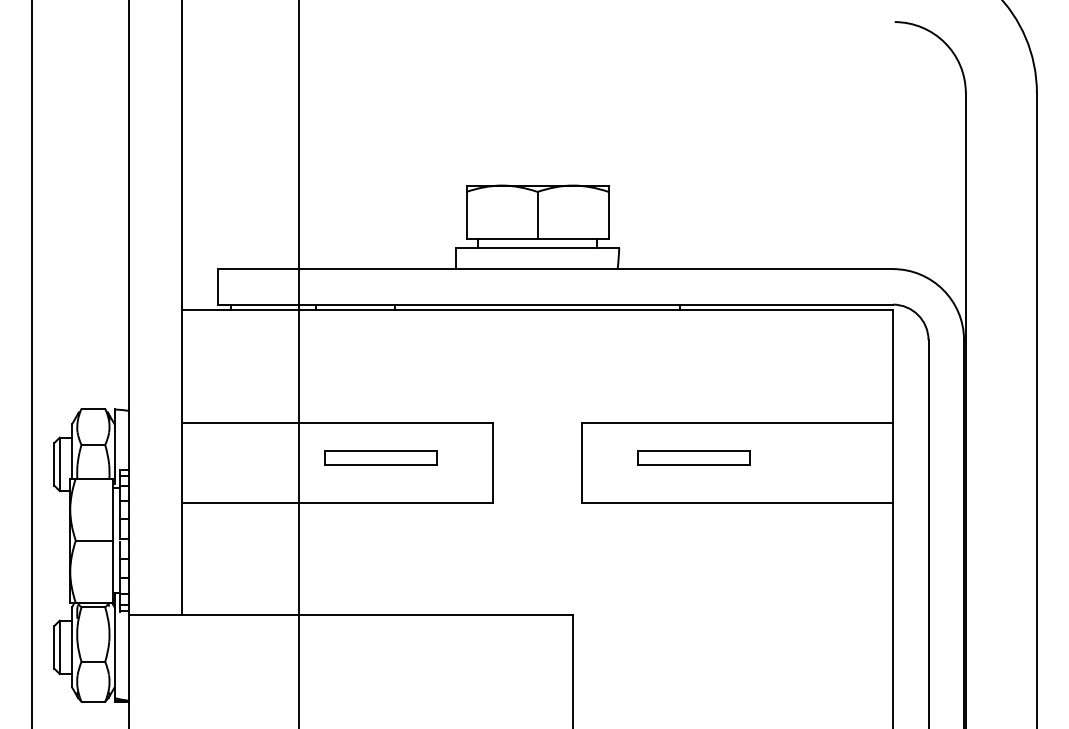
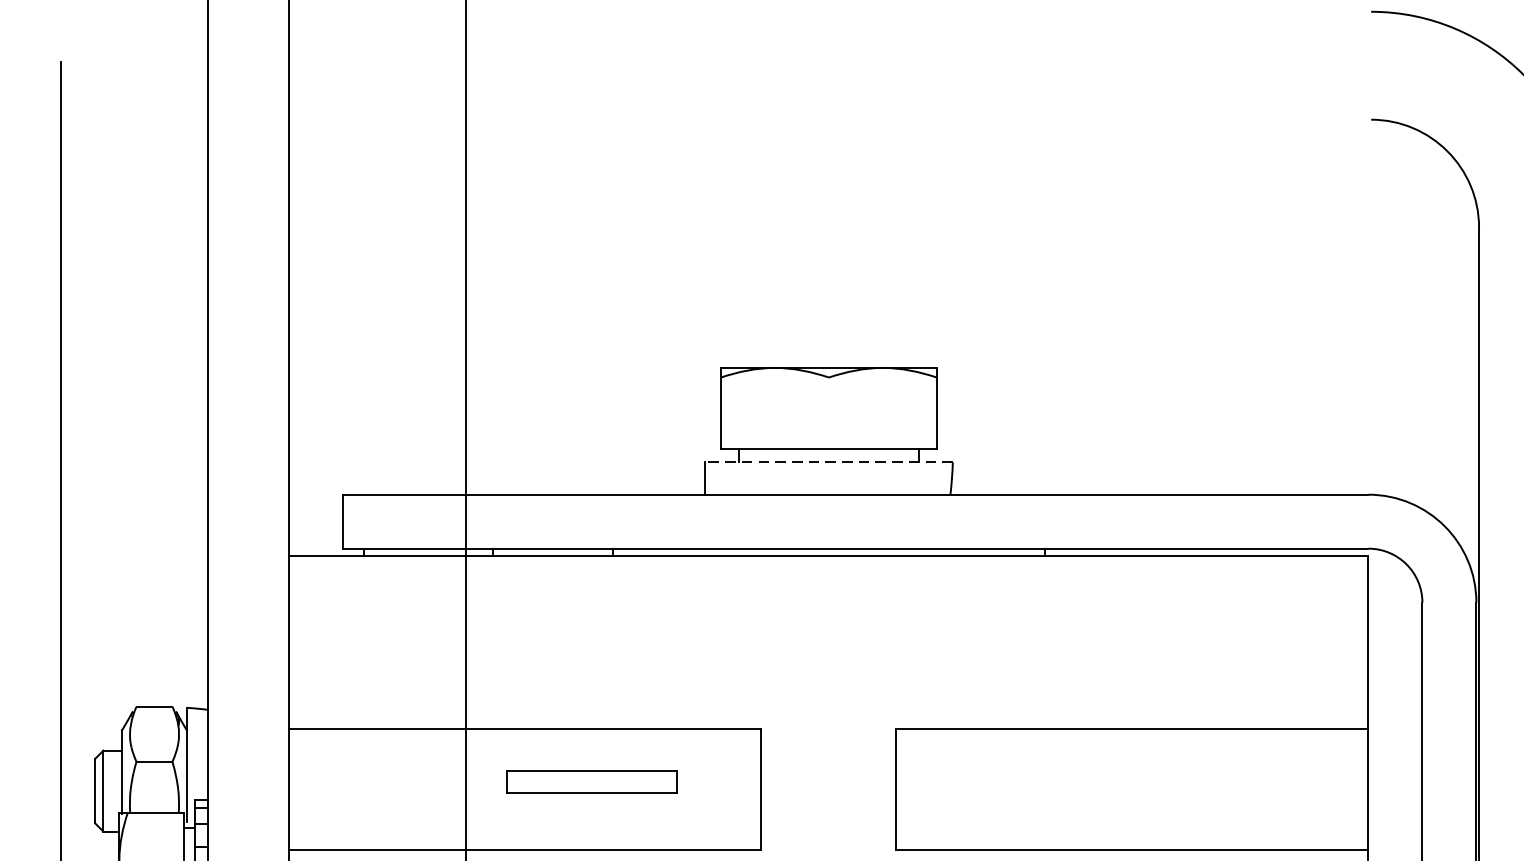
line: (537, 214) -> (828, 411), removed
line: (537, 247) -> (828, 461), solid -> dashed
part: (693, 457) -> (1065, 780), removed

